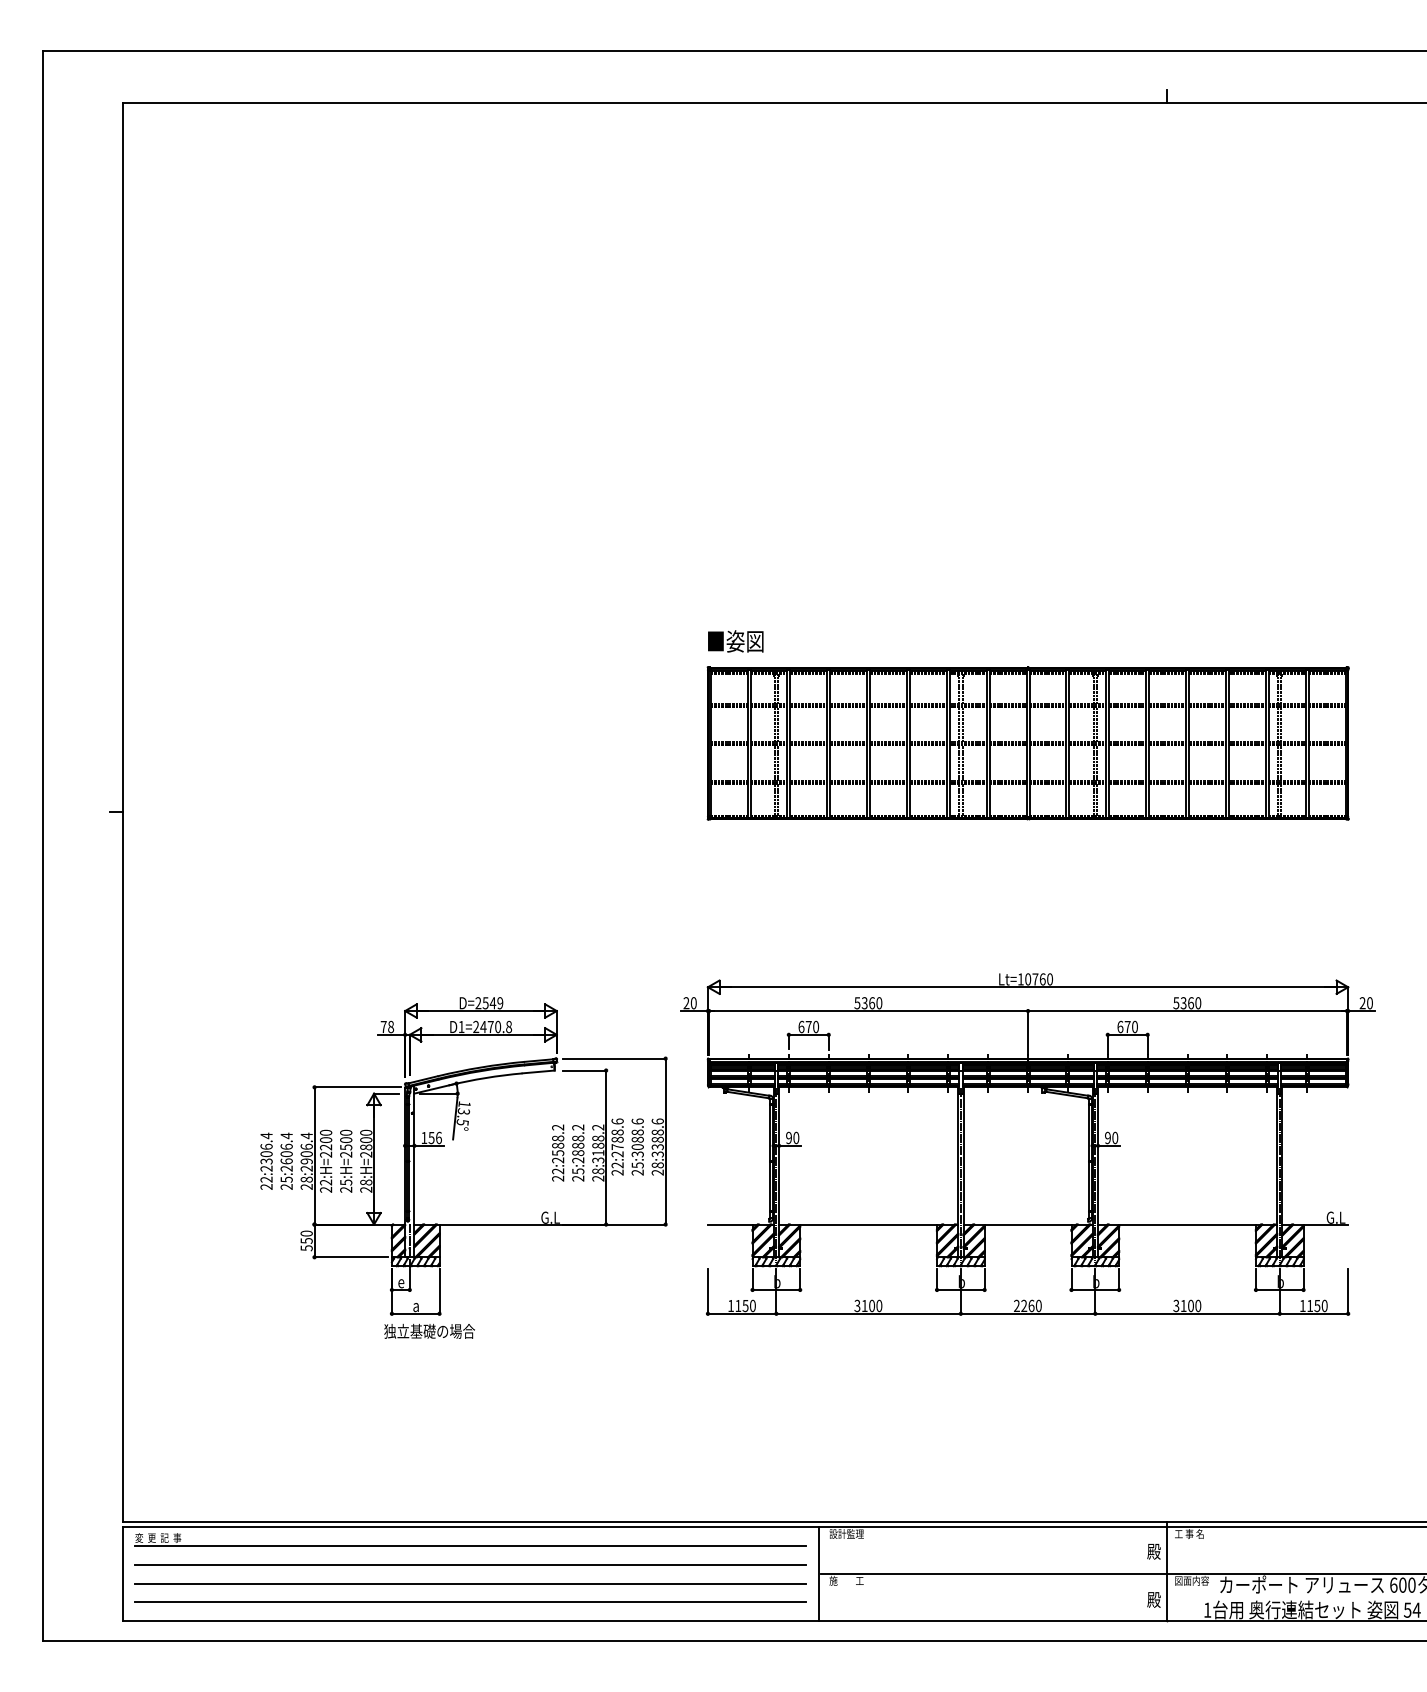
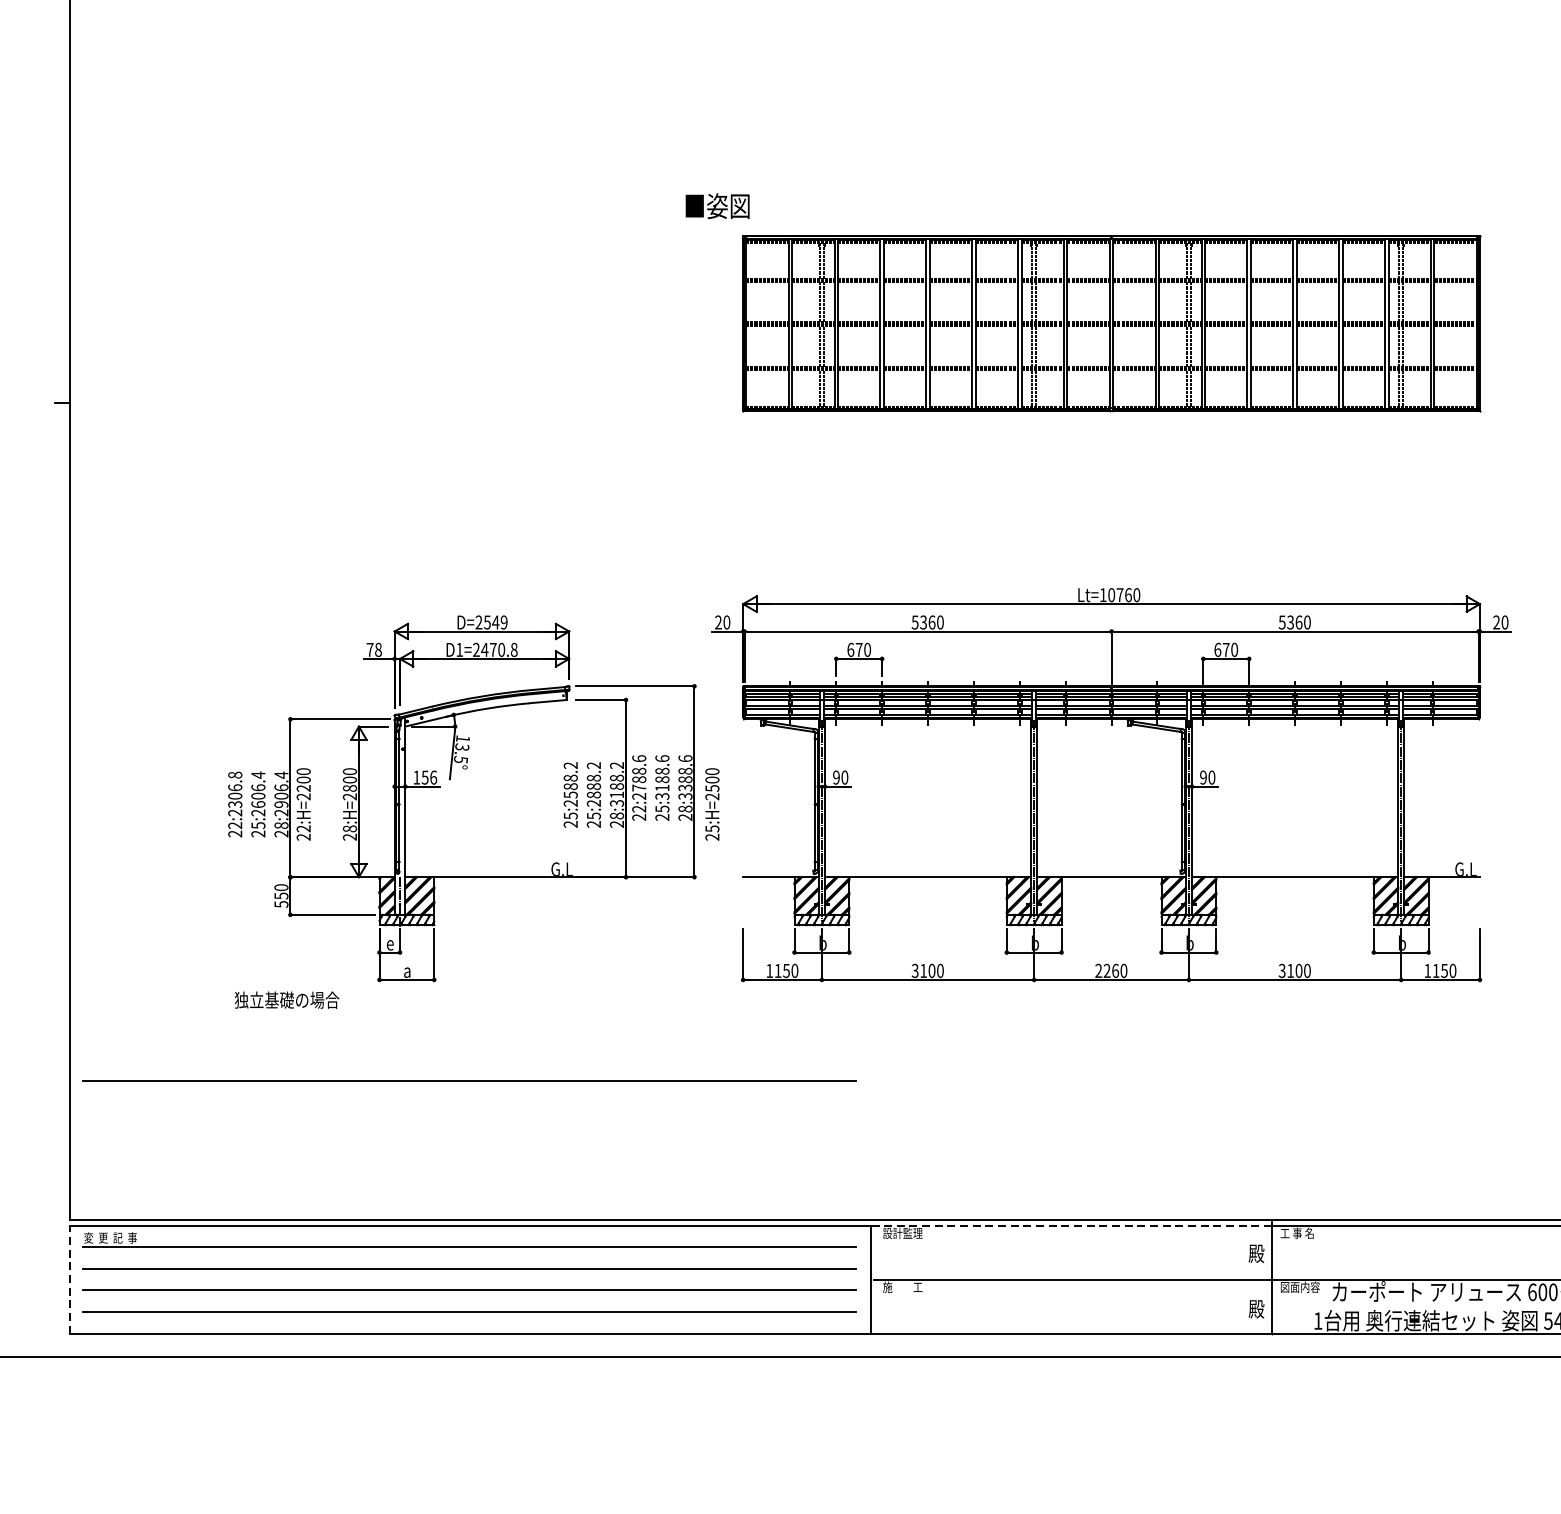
text: (735, 641) -> (717, 206), moved
text: (266, 1135) -> (235, 774), 22:2306.4 -> 22:2306.8
text: (637, 1146) -> (662, 787), 25:3088.6 -> 25:3188.6
text: (346, 1160) -> (712, 803), moved
text: (558, 1171) -> (571, 816), 22:2588.2 -> 25:2588.2
text: (429, 1330) -> (286, 999), moved
line: (470, 1401) -> (469, 1080), added
line: (992, 1527) -> (1070, 1225), solid -> dashed
line: (123, 1574) -> (70, 1279), solid -> dashed

